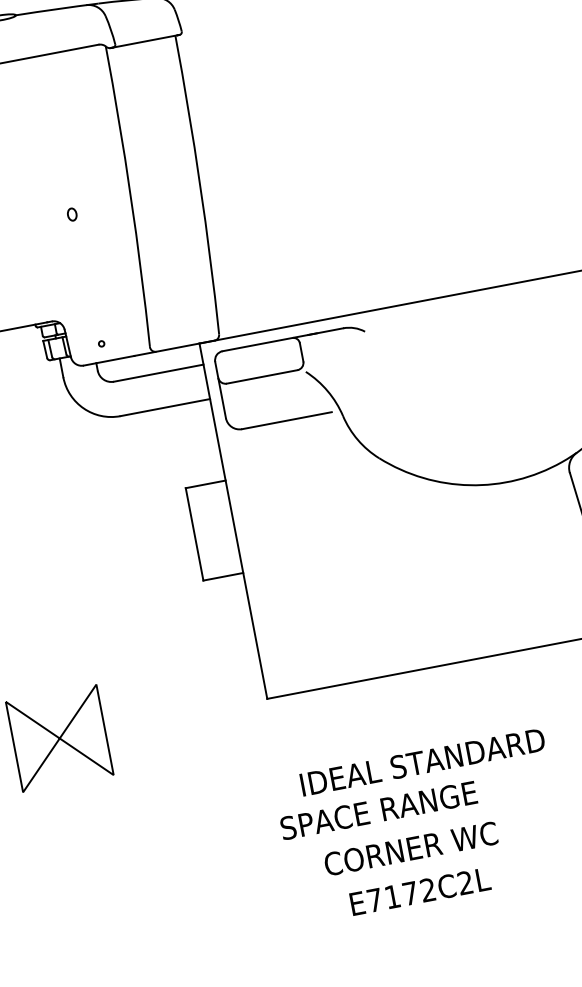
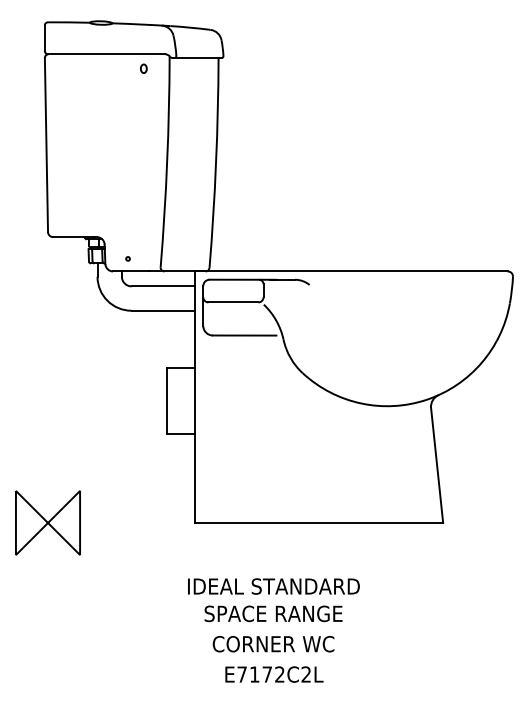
part: (71, 214) -> (143, 68), moved
text: (422, 762) -> (273, 586), moved
text: (378, 810) -> (273, 613), moved

